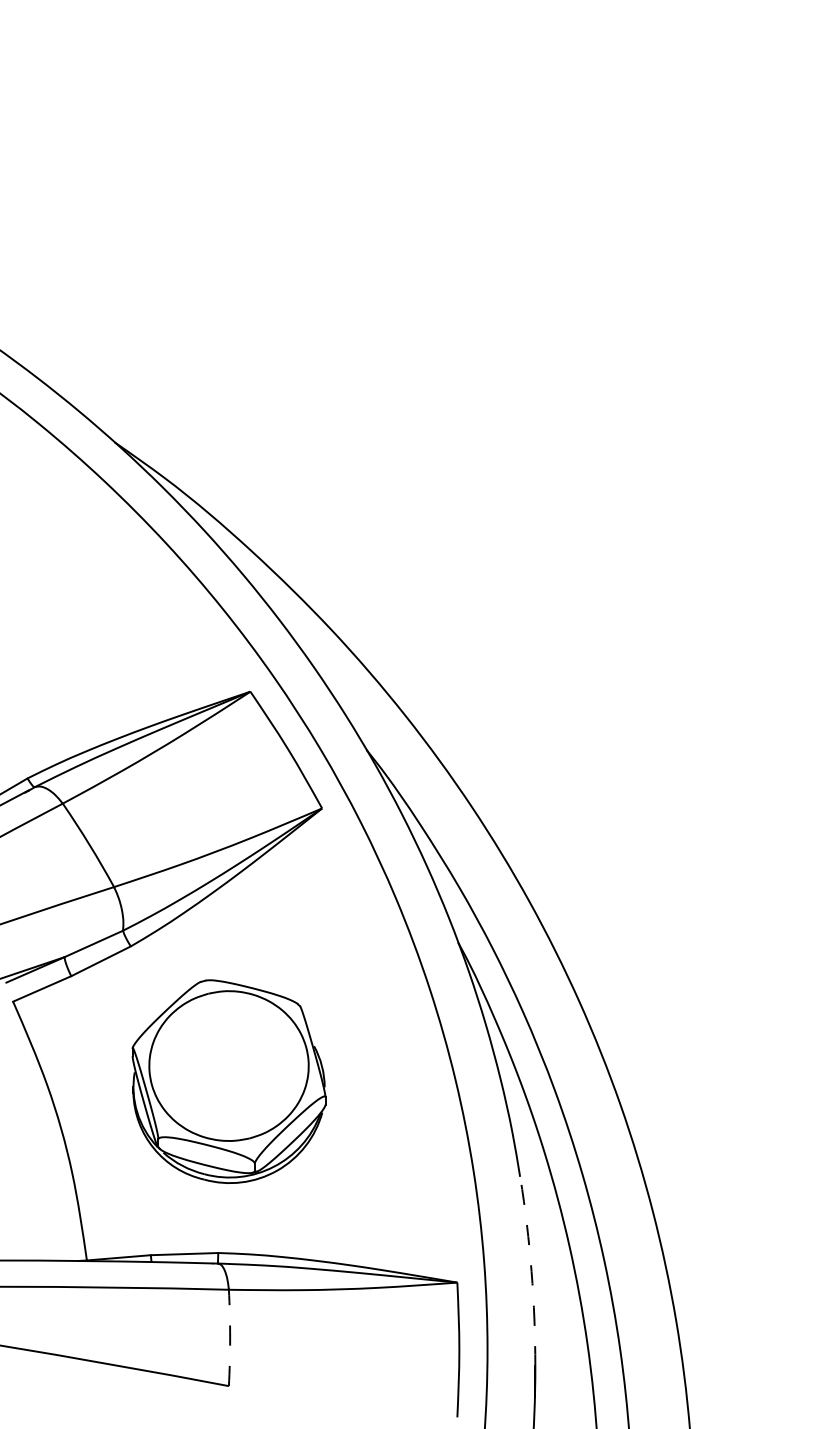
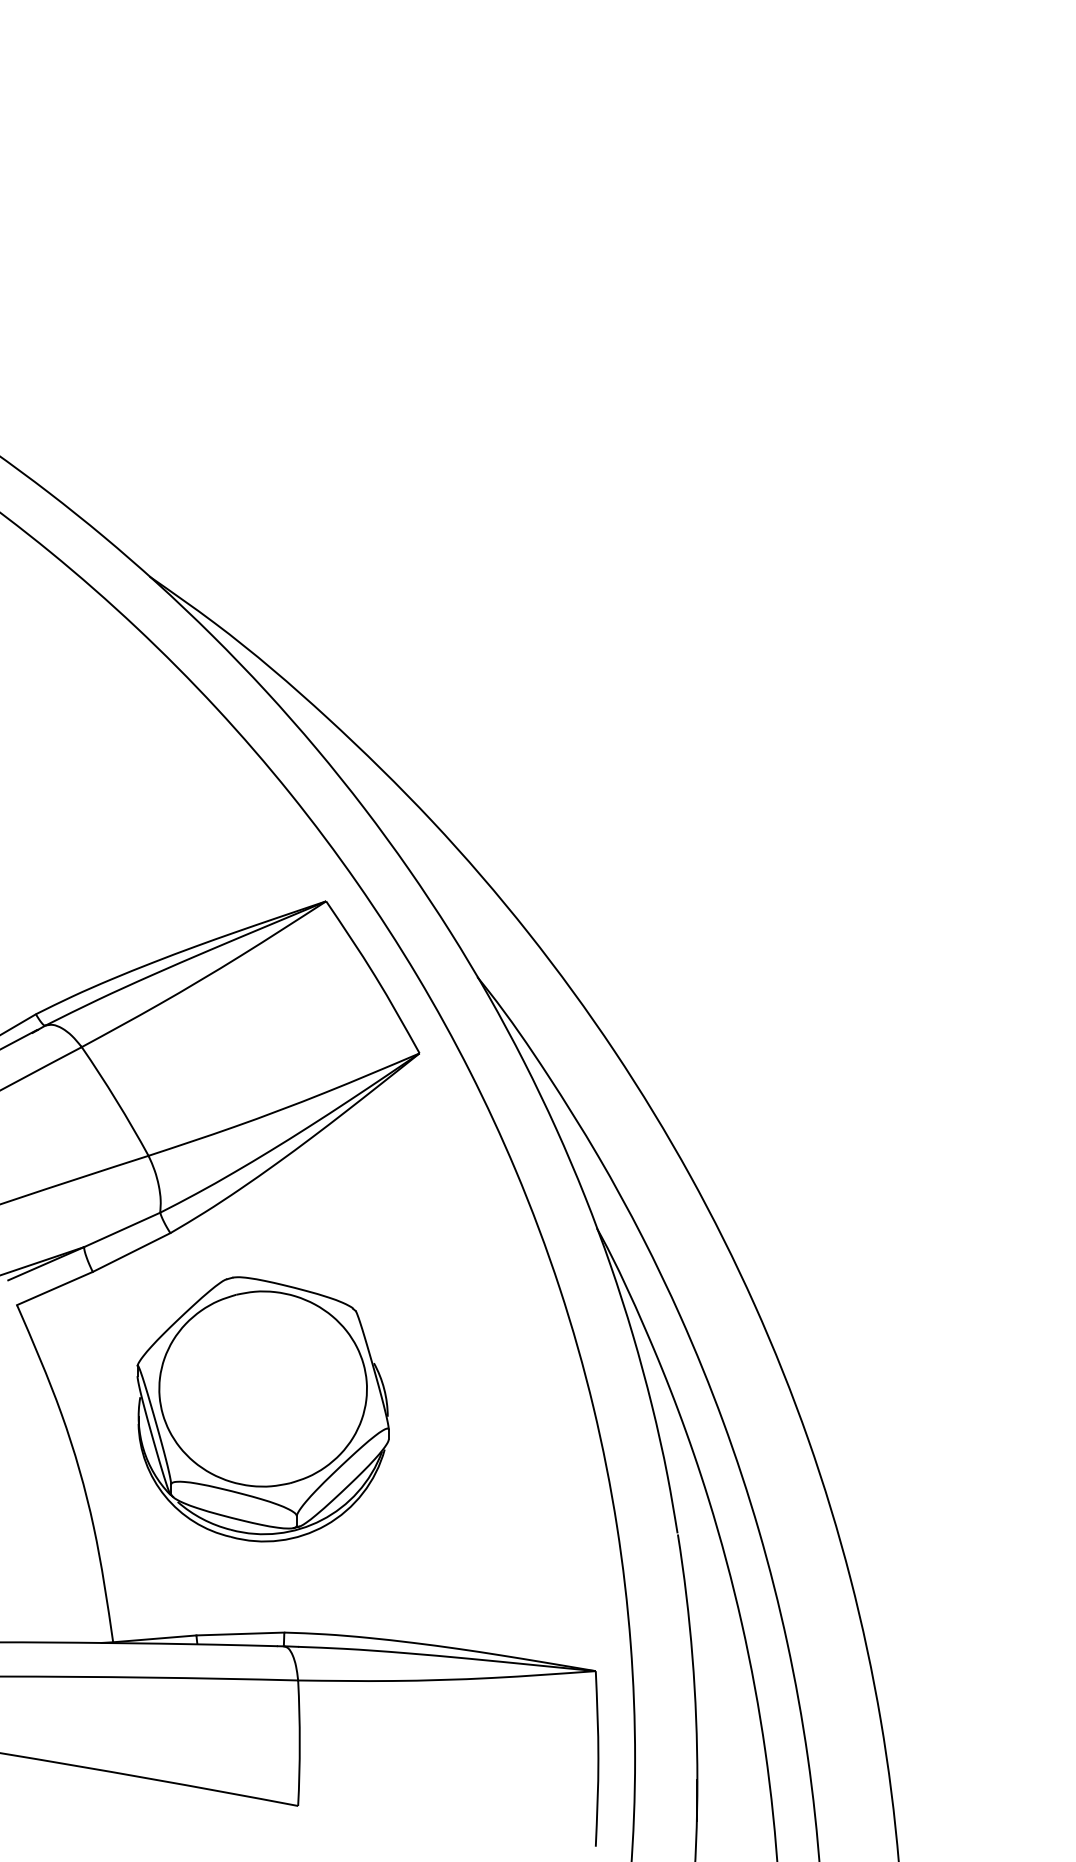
part: (228, 1081) -> (262, 1409), moved
arc: (531, 1271) -> (692, 1656), dashed -> solid
arc: (230, 1337) -> (300, 1742), dashed -> solid

